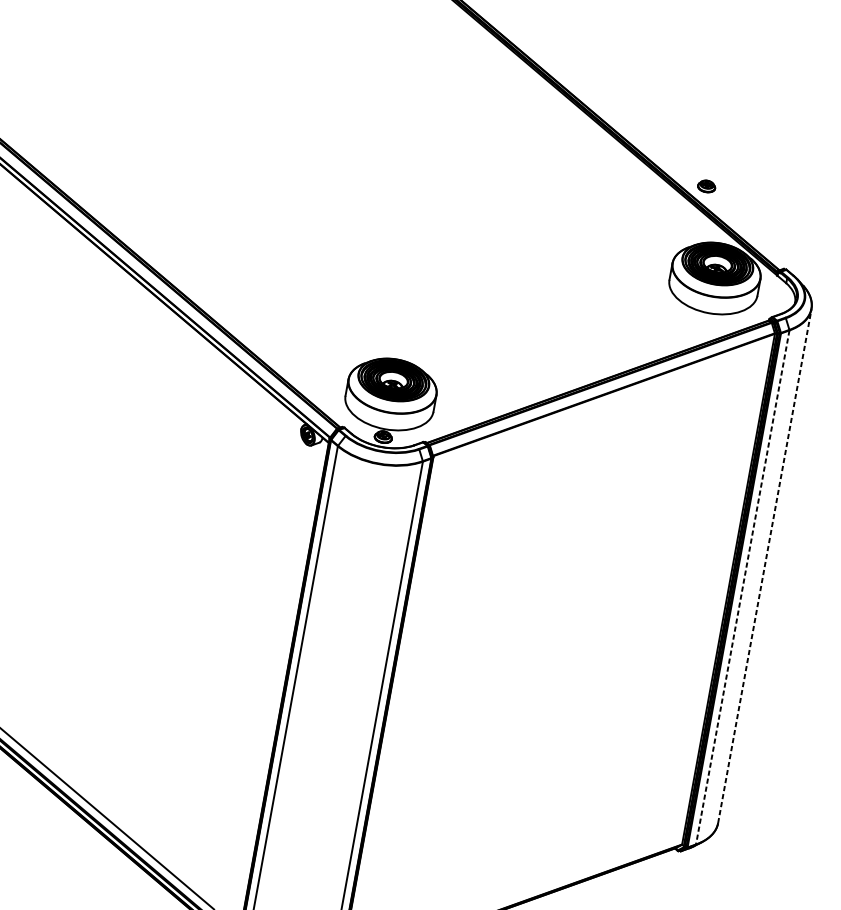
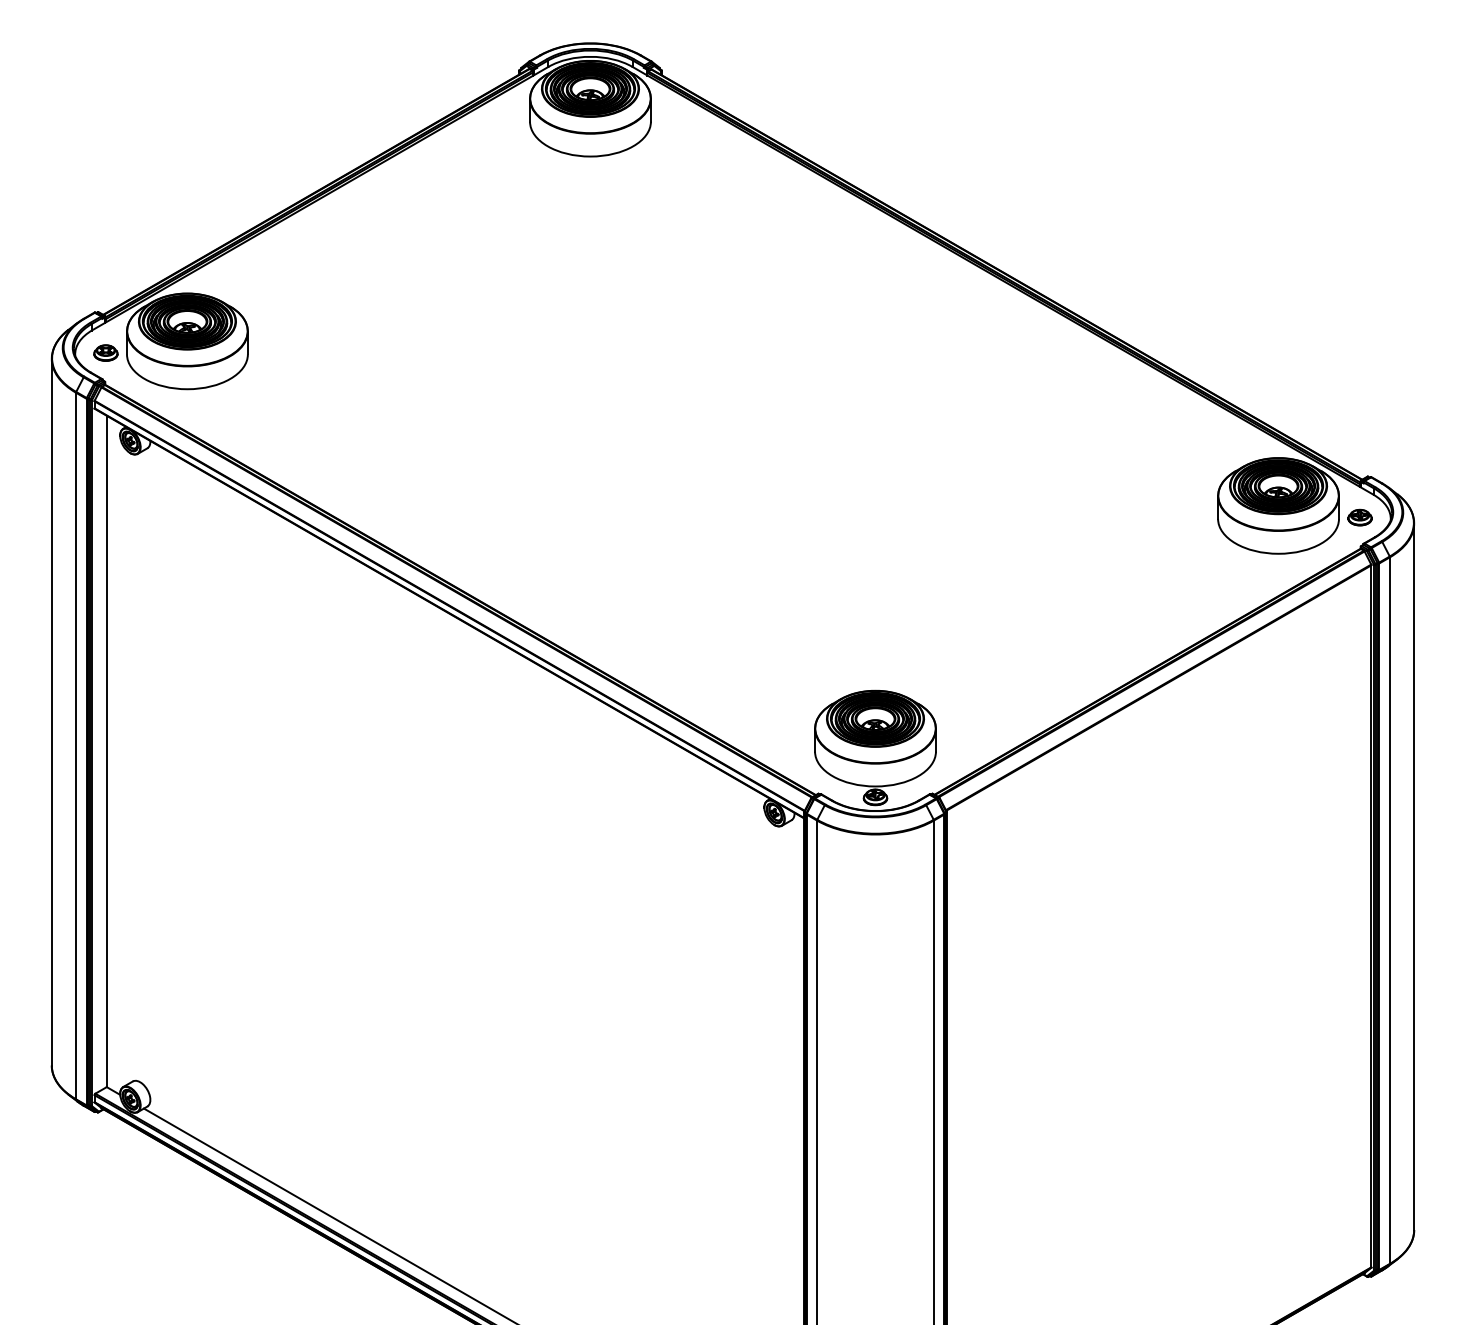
part: (706, 186) -> (1359, 517), moved
line: (765, 565) -> (1414, 876), dashed -> solid
line: (742, 588) -> (1389, 911), dashed -> solid

